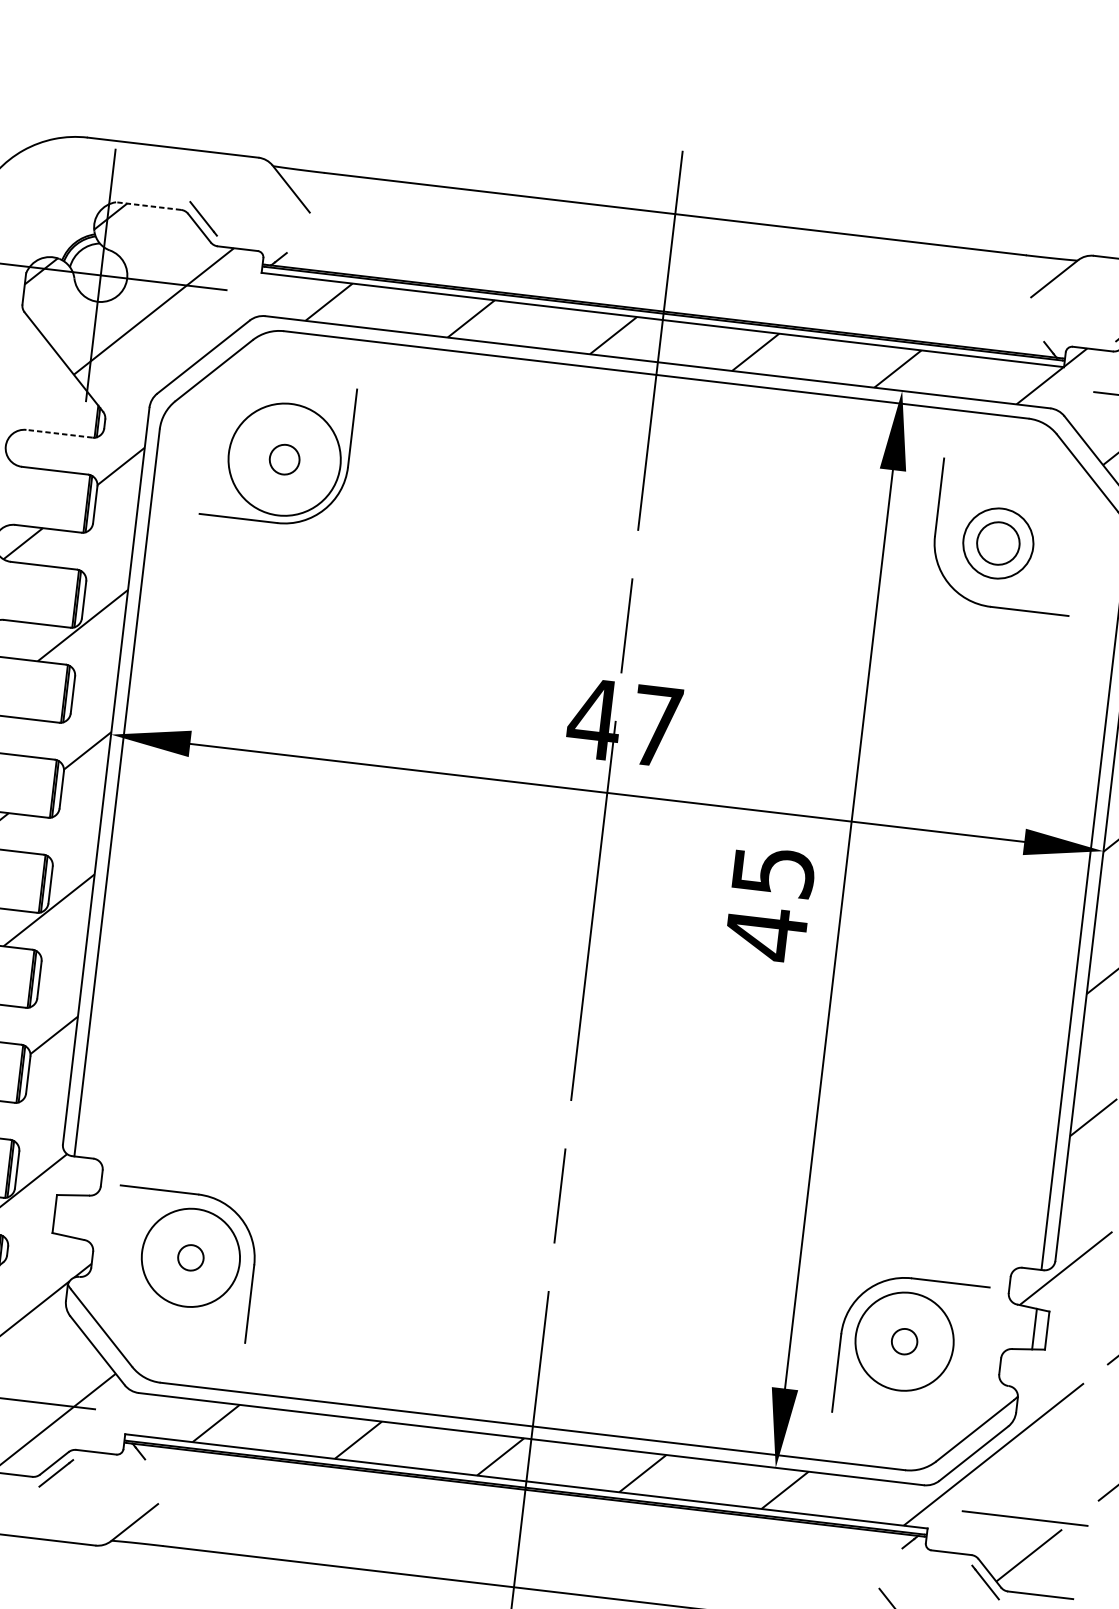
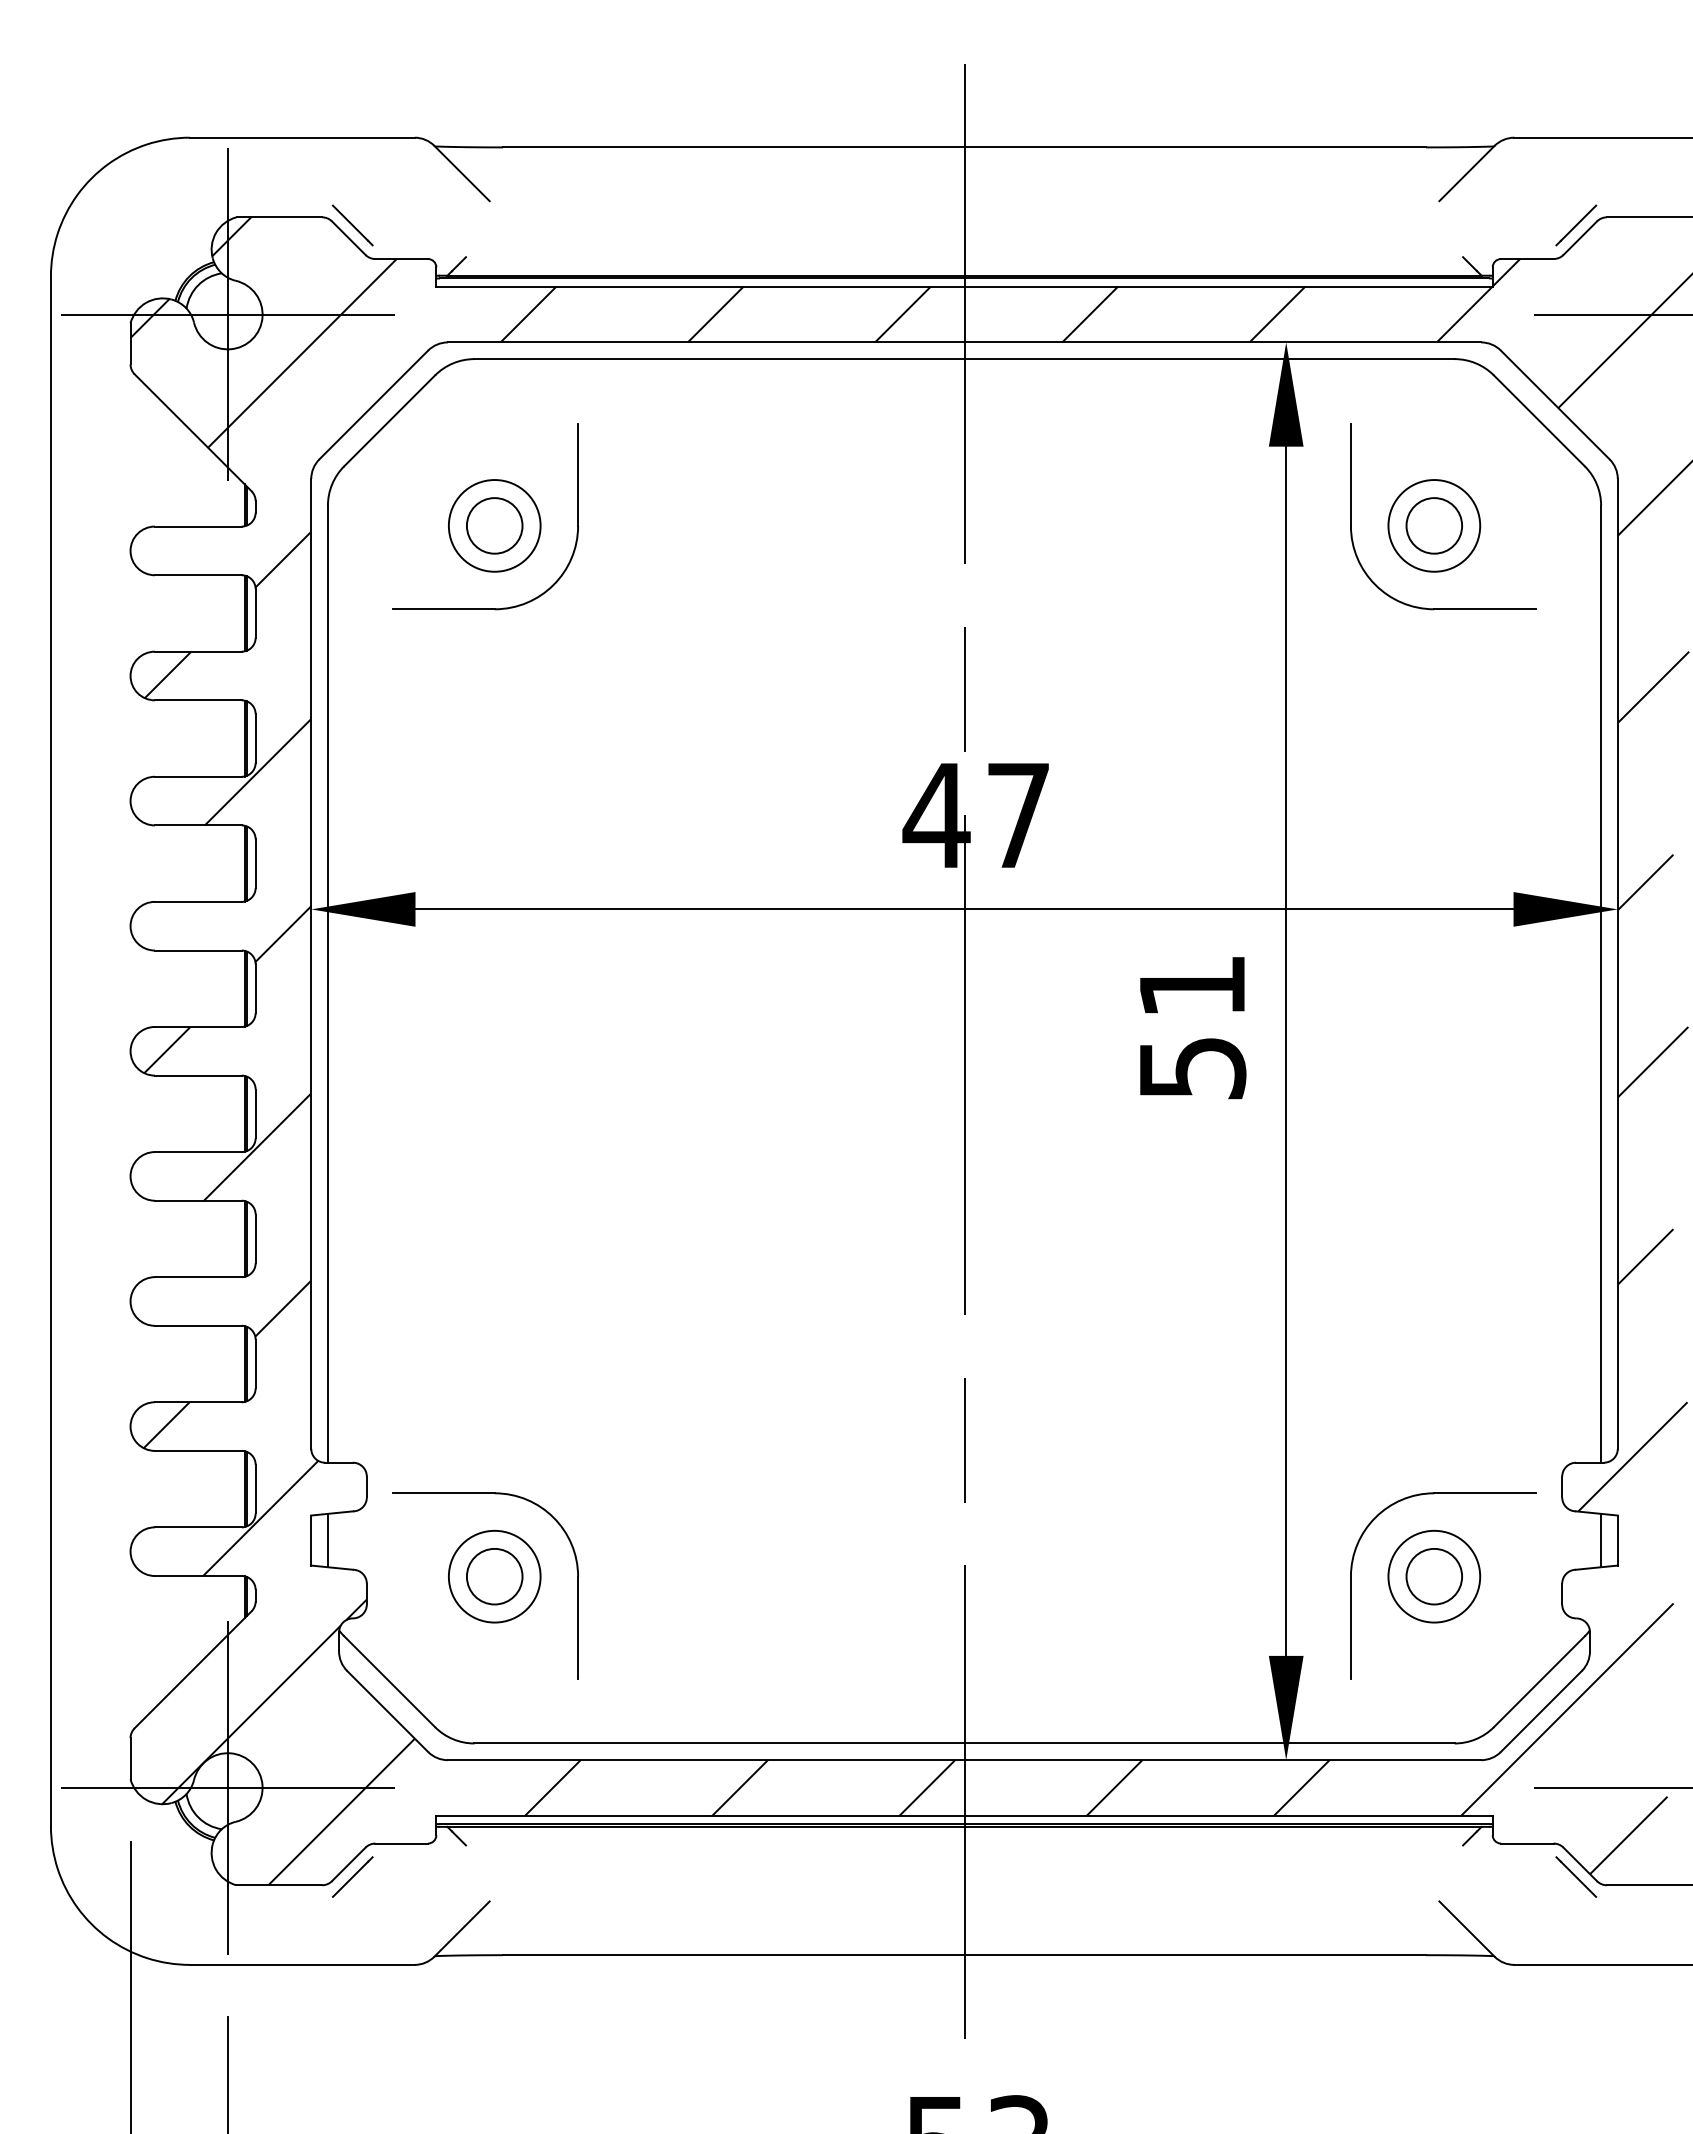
line: (148, 206) -> (279, 217), dashed -> solid
line: (58, 433) -> (197, 526), dashed -> solid
circle: (284, 459) -> (494, 525), size x0.62
circle: (284, 459) -> (494, 525), size x1.43
text: (770, 904) -> (1193, 1029), 45 -> 51
line: (67, 1215) -> (327, 1540), added
circle: (190, 1257) -> (494, 1576), size x0.71
circle: (190, 1257) -> (494, 1576), size x1.67
circle: (904, 1341) -> (1434, 1576), size x0.71
circle: (904, 1341) -> (1434, 1576), size x1.67

